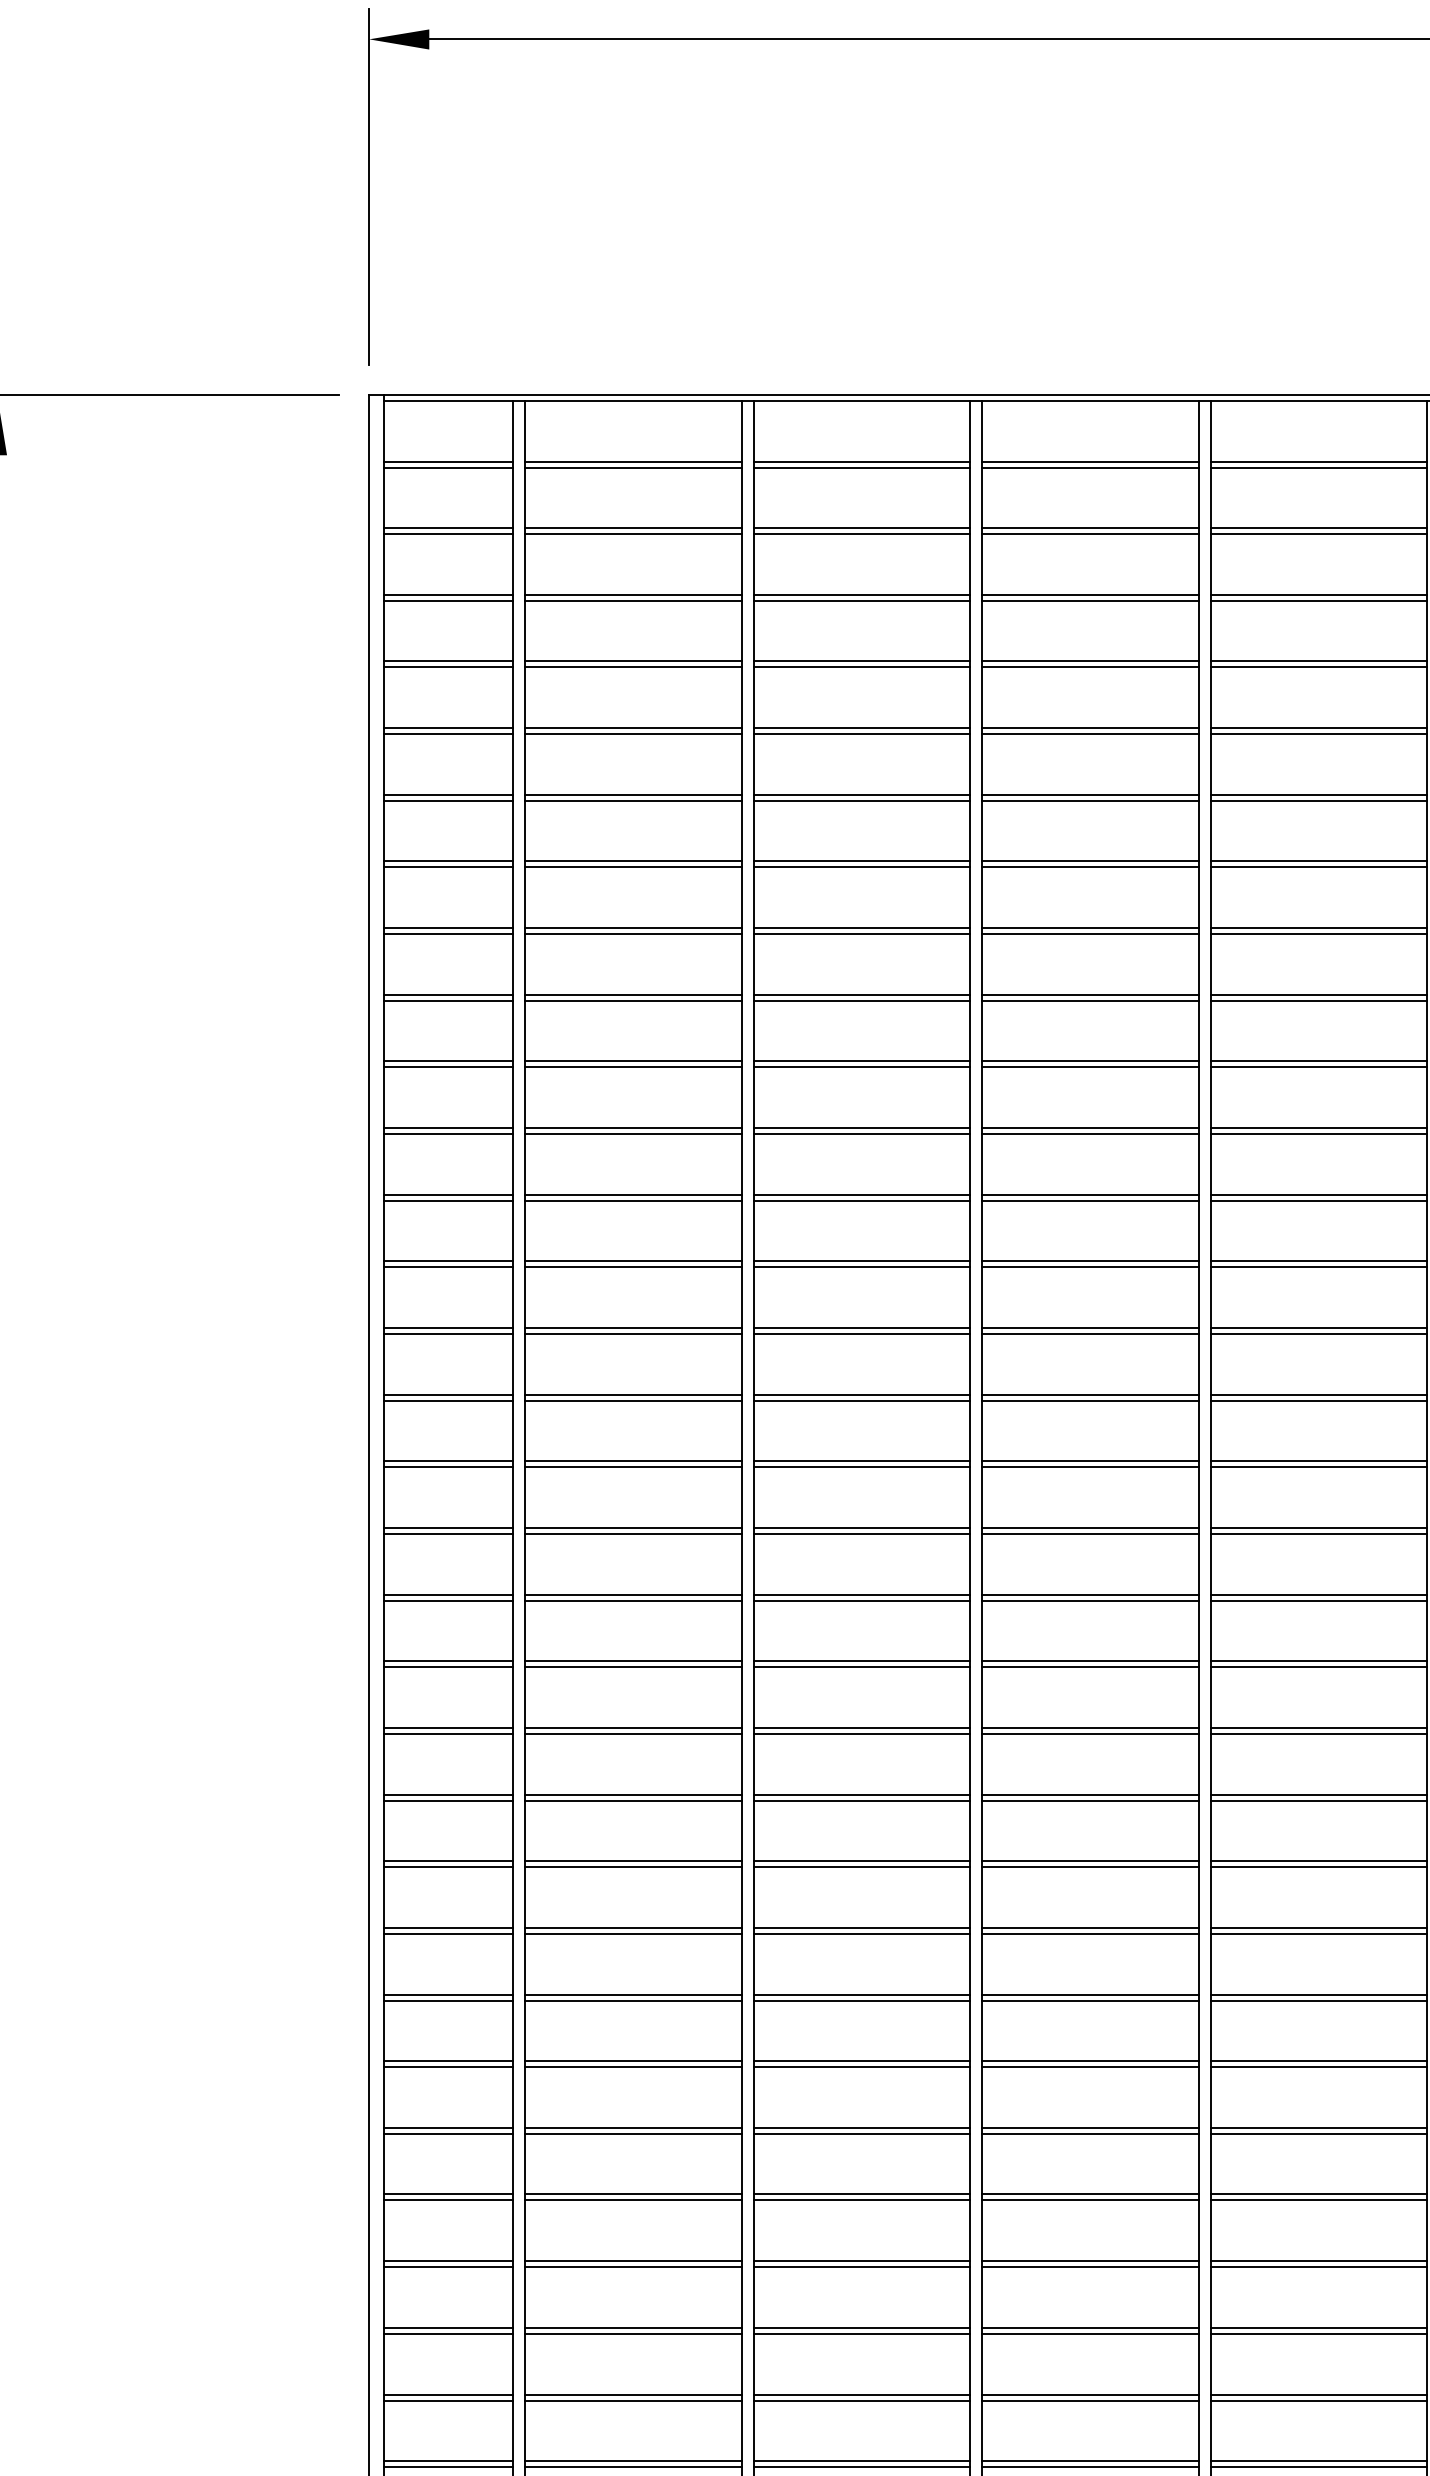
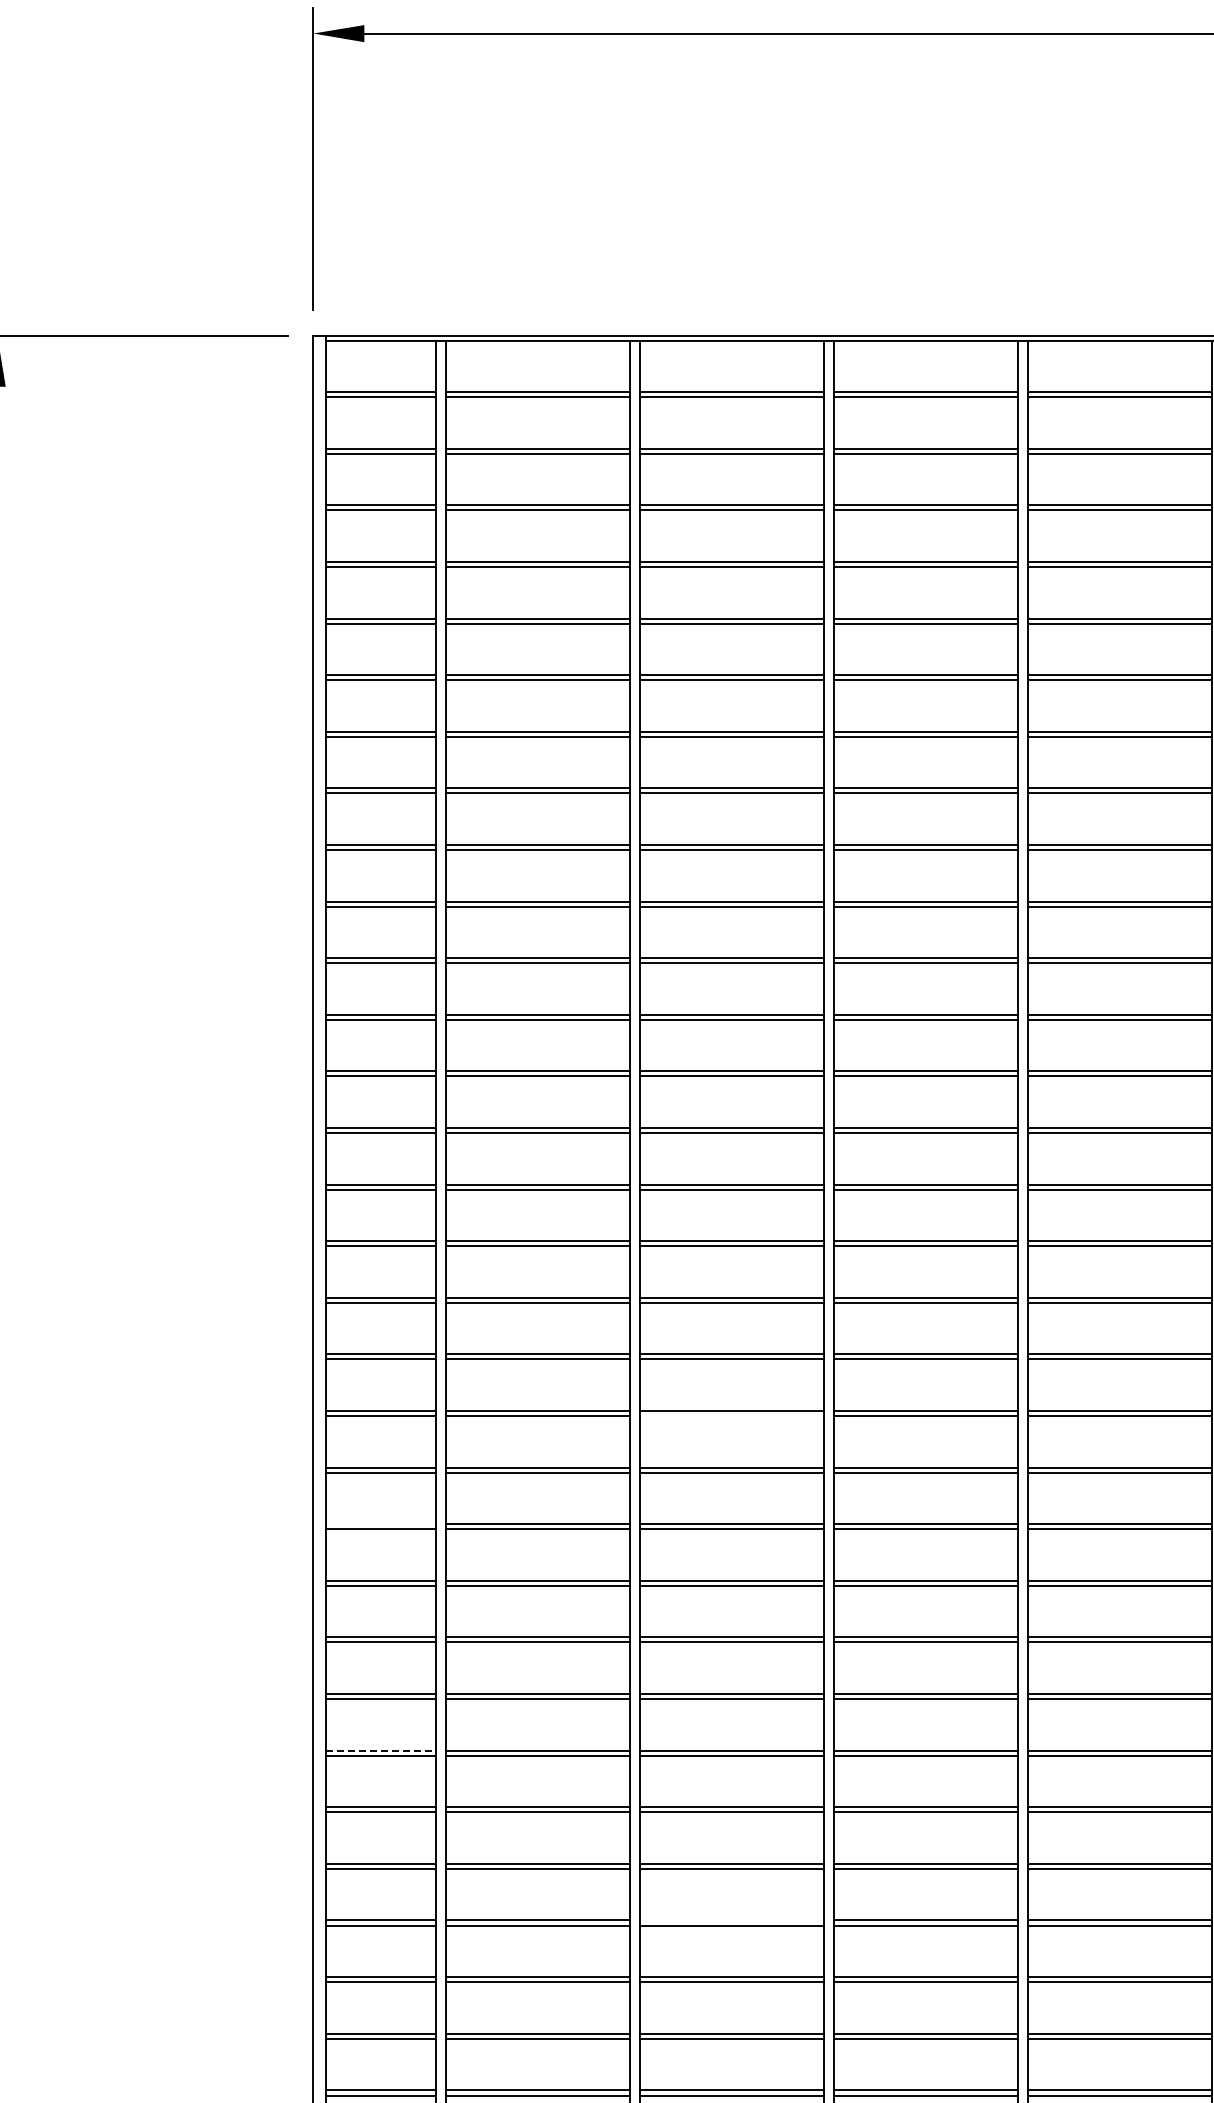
line: (861, 1667) -> (731, 1416), removed
line: (448, 1794) -> (380, 1524), removed
line: (448, 2061) -> (380, 1750), solid -> dashed
line: (861, 2261) -> (731, 1920), removed

